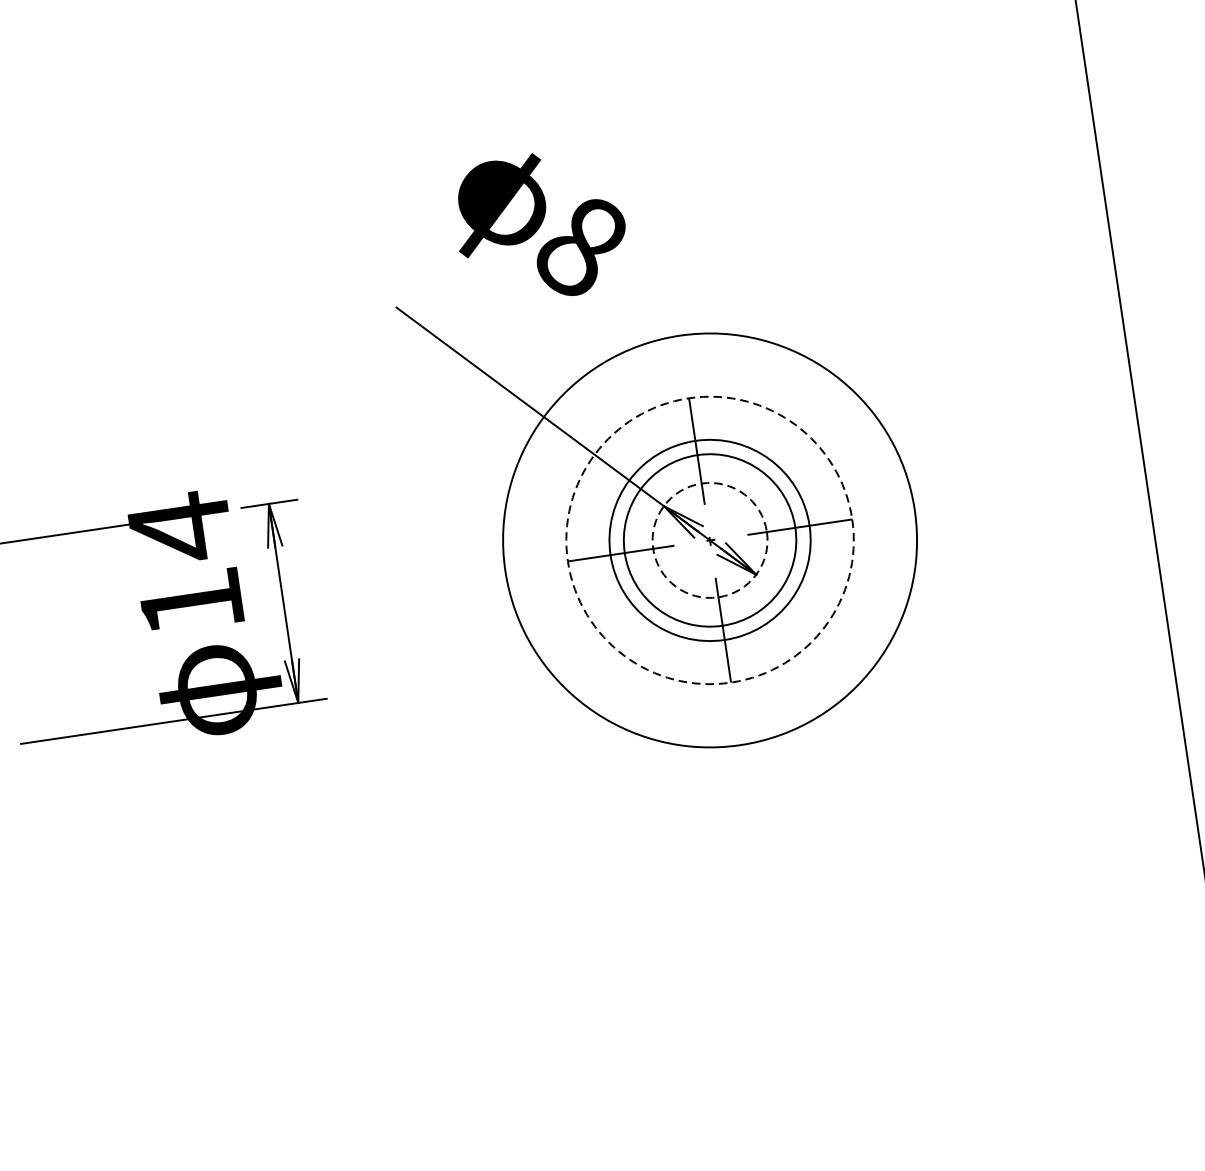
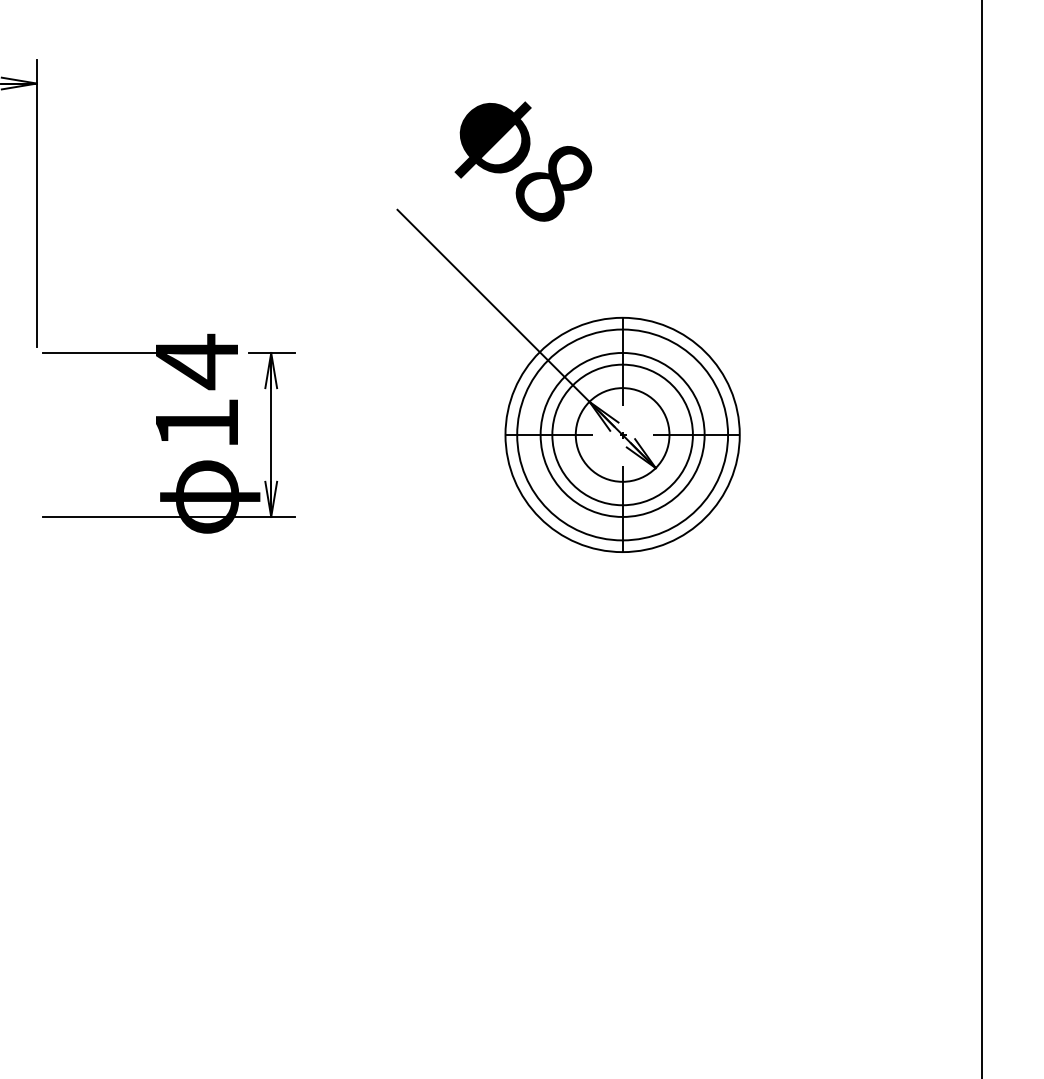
circle: (709, 539) -> (622, 434), dashed -> solid
circle: (709, 539) -> (622, 434), dashed -> solid
circle: (709, 539) -> (622, 434), size x0.62

